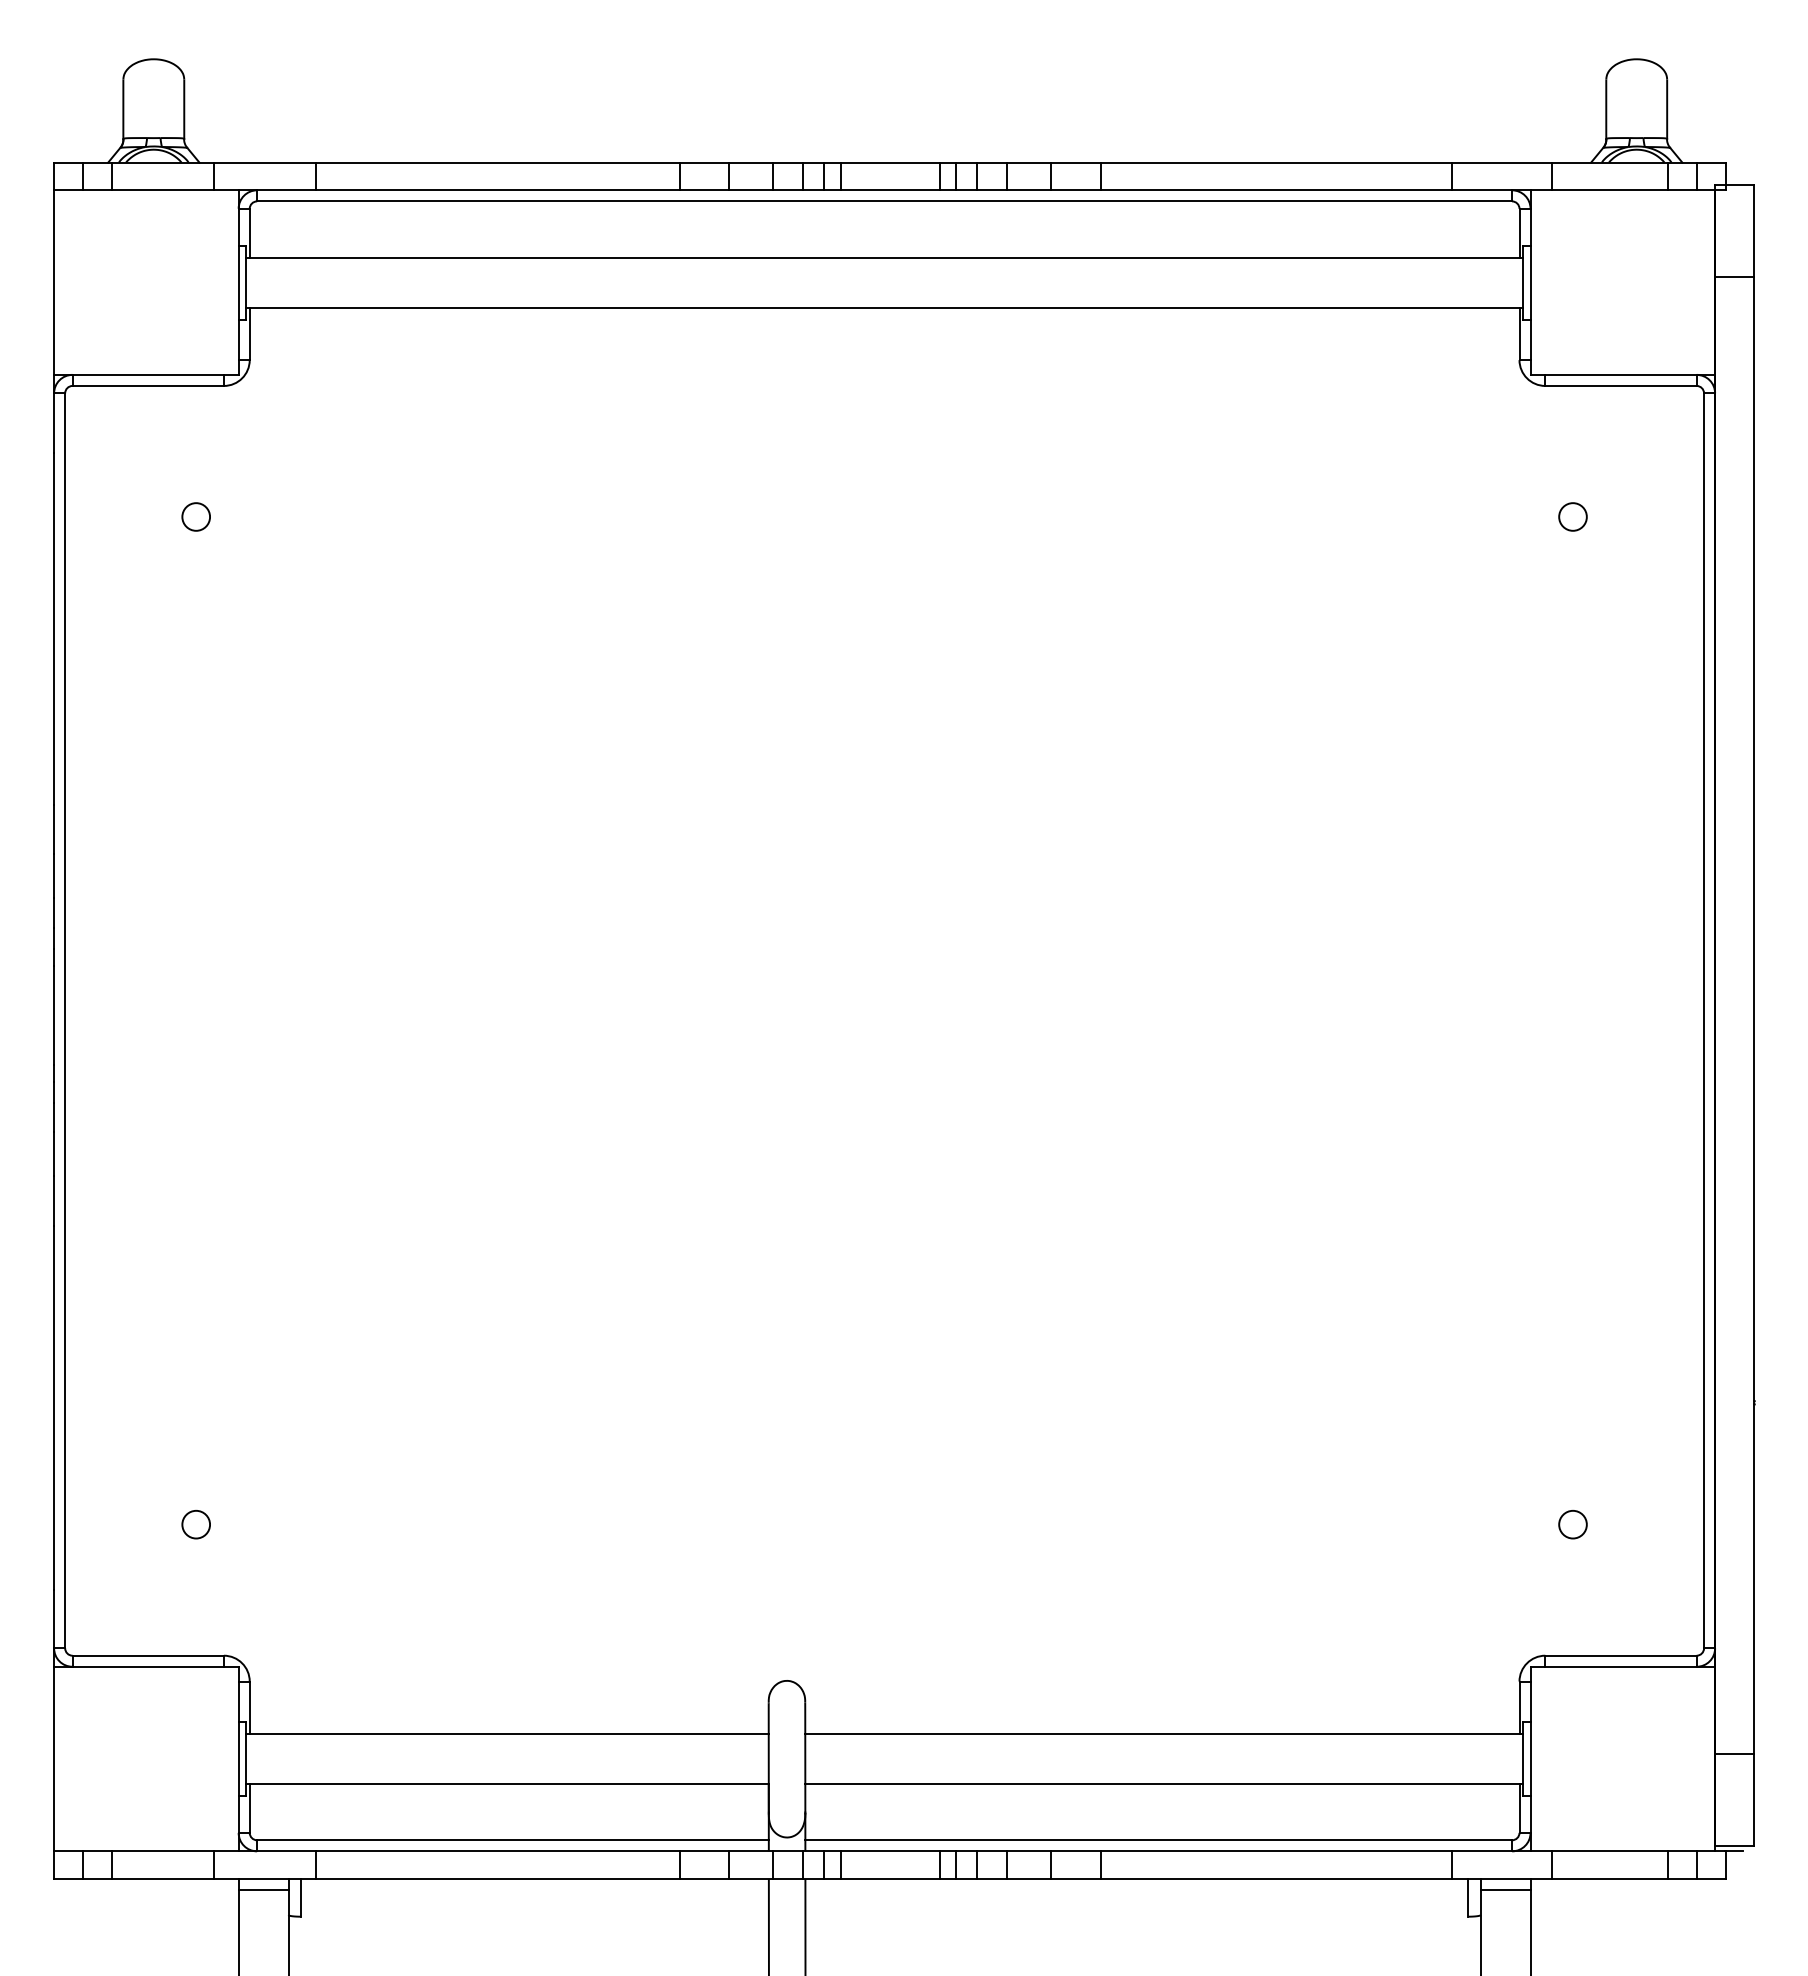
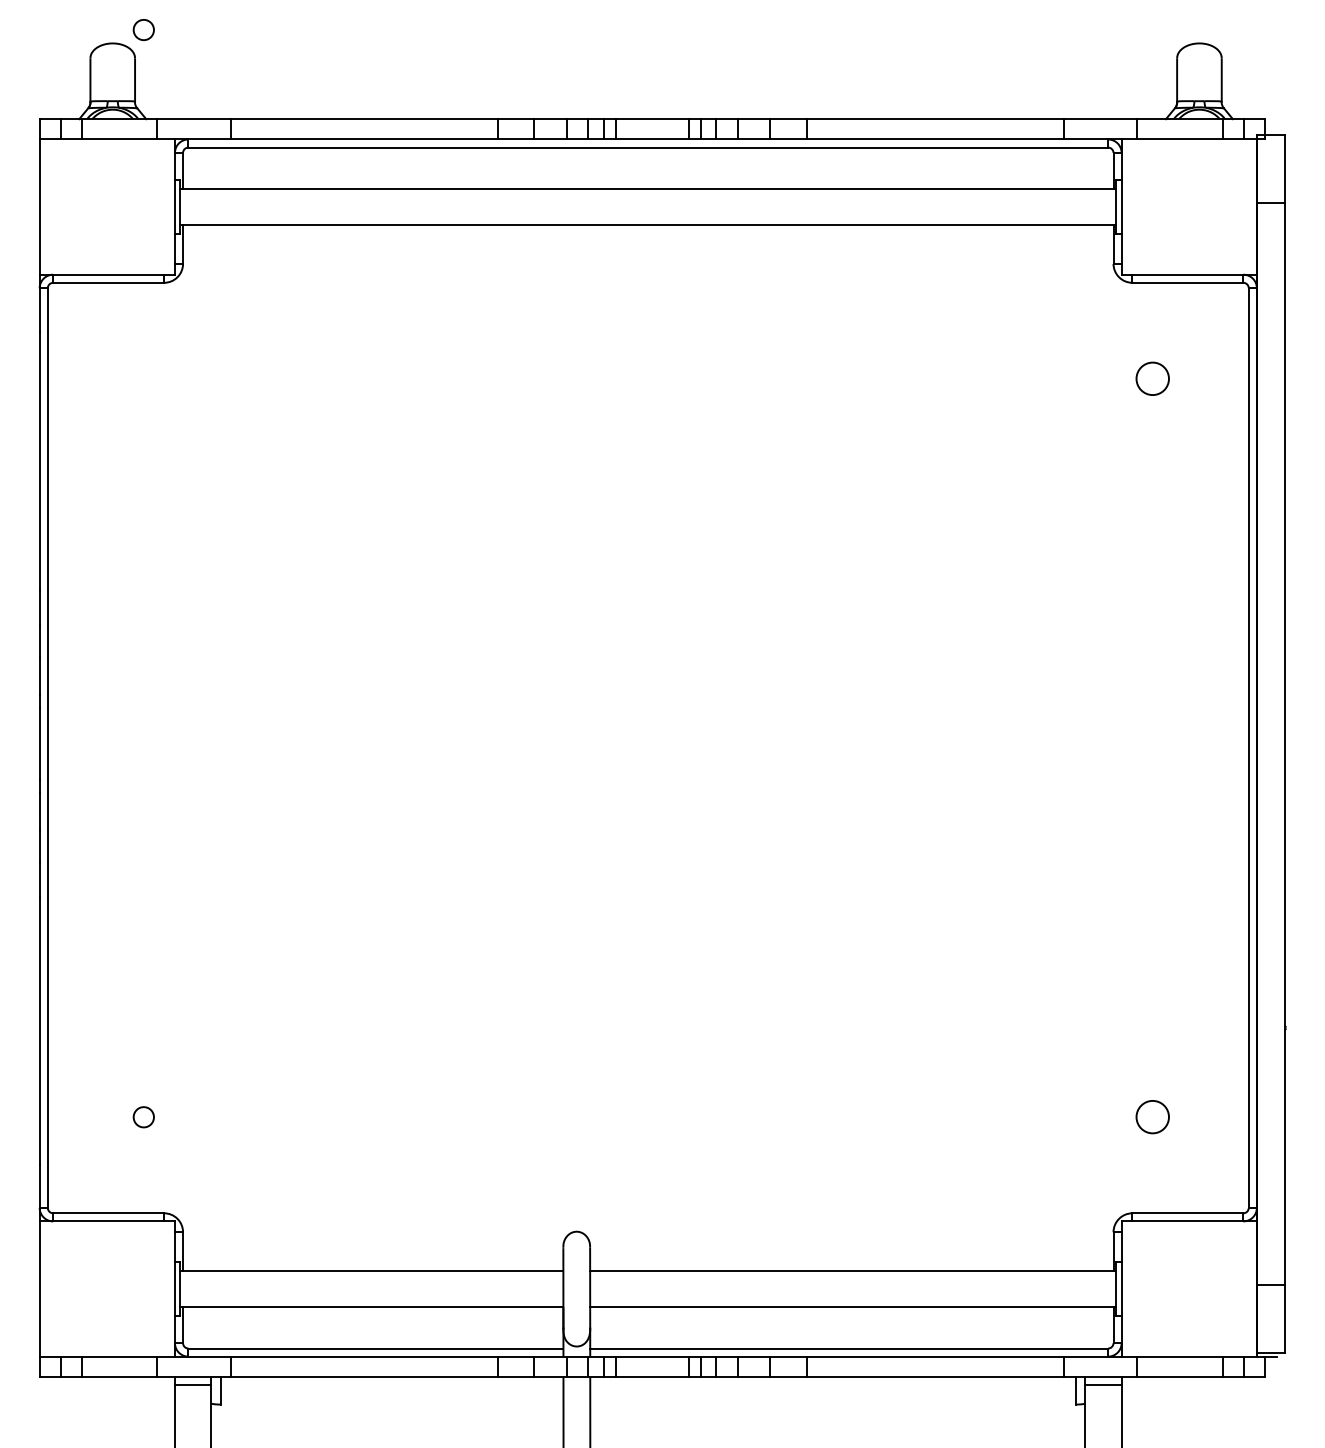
circle: (195, 516) -> (143, 29), moved
circle: (1572, 516) -> (1152, 378), size x1.6
circle: (1572, 1524) -> (1152, 1117), size x1.6

